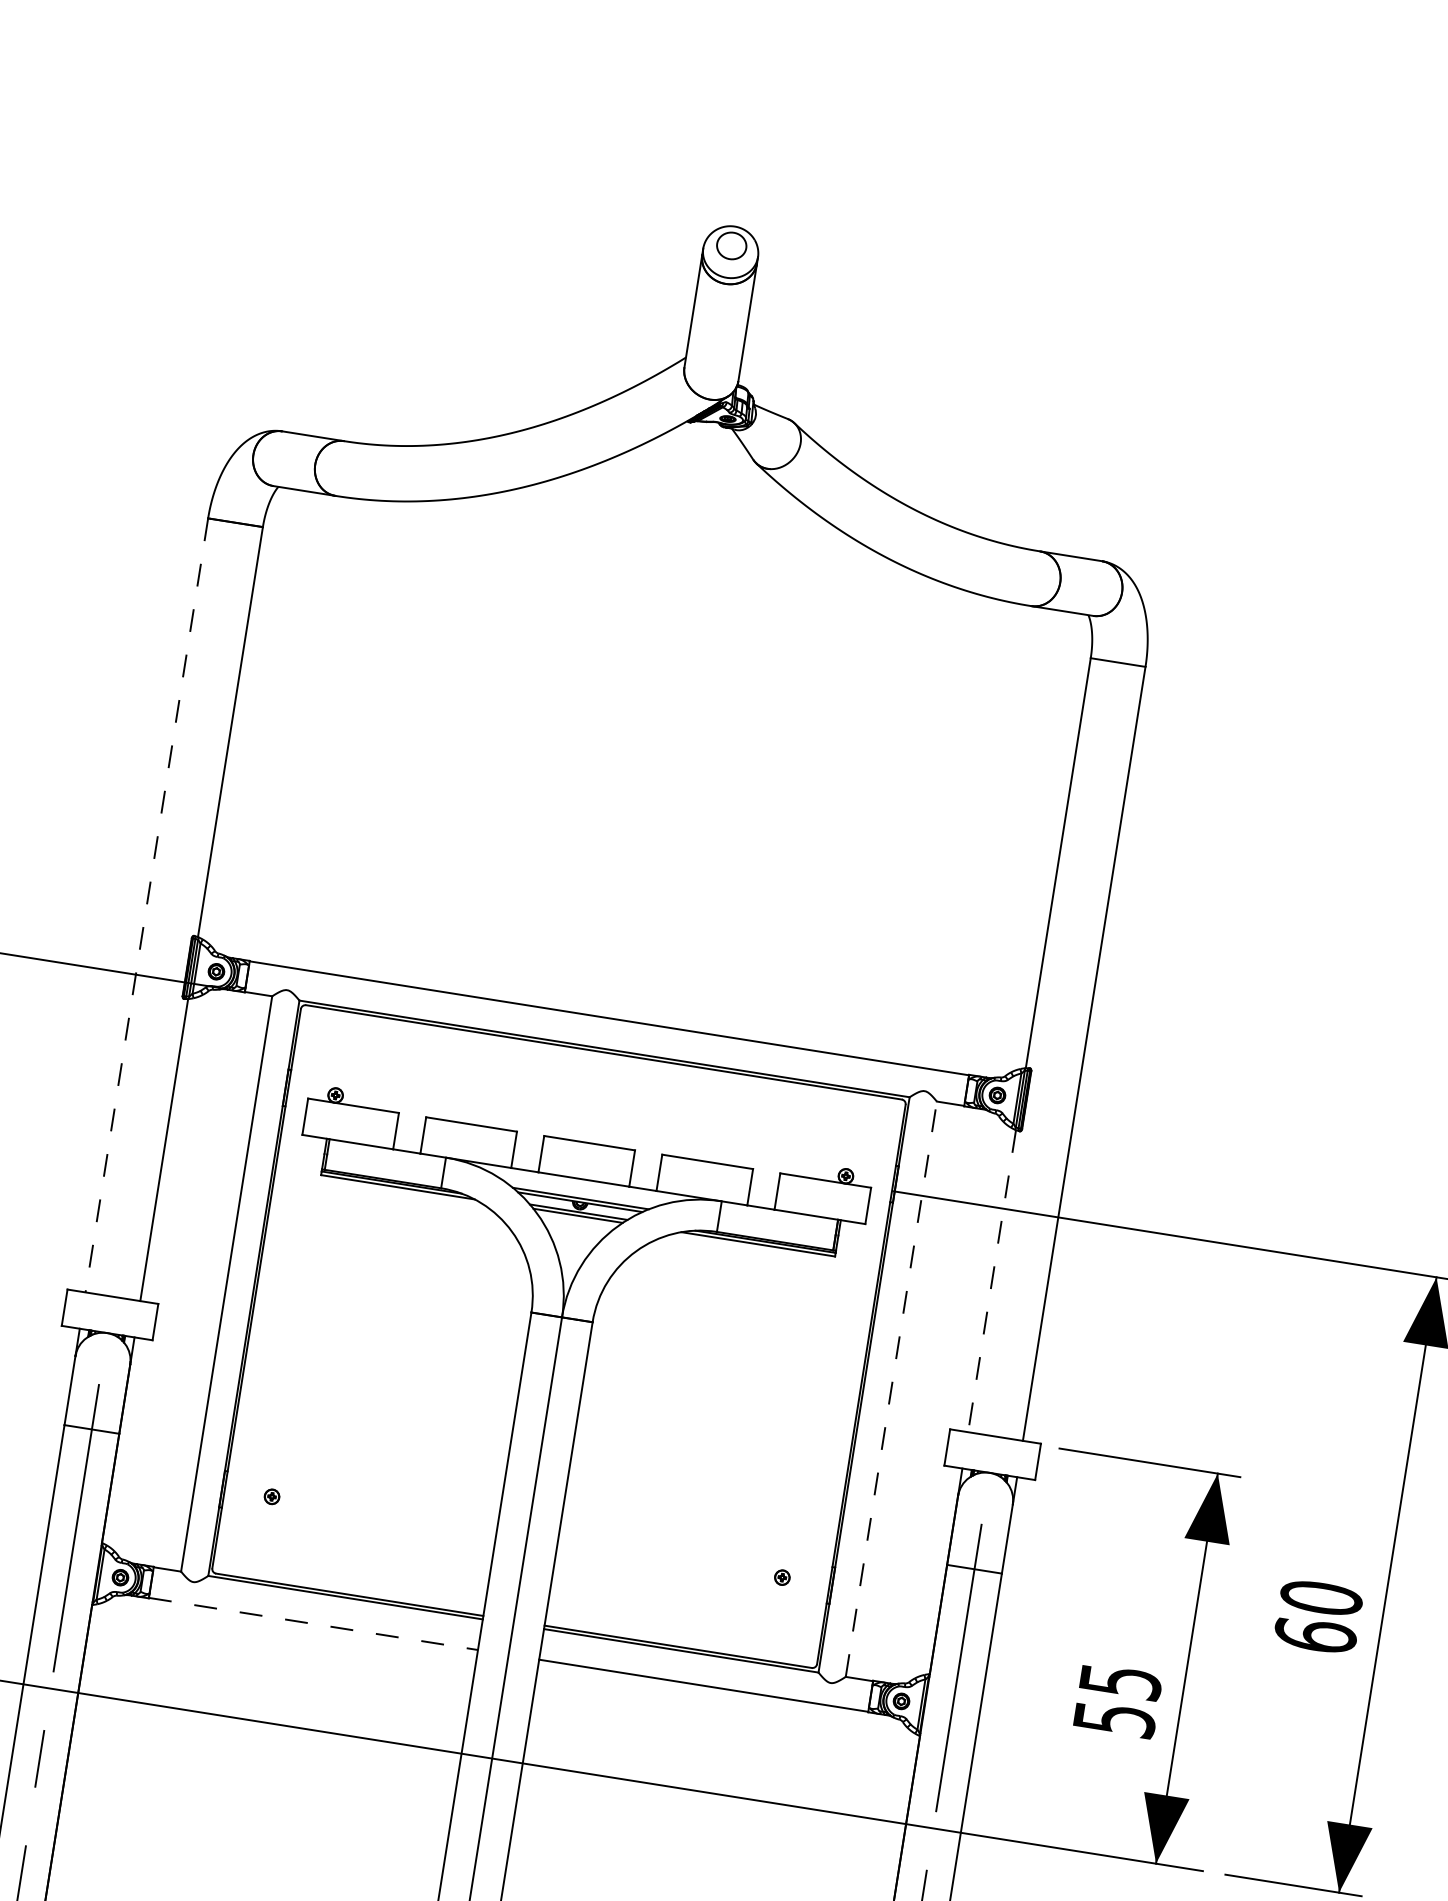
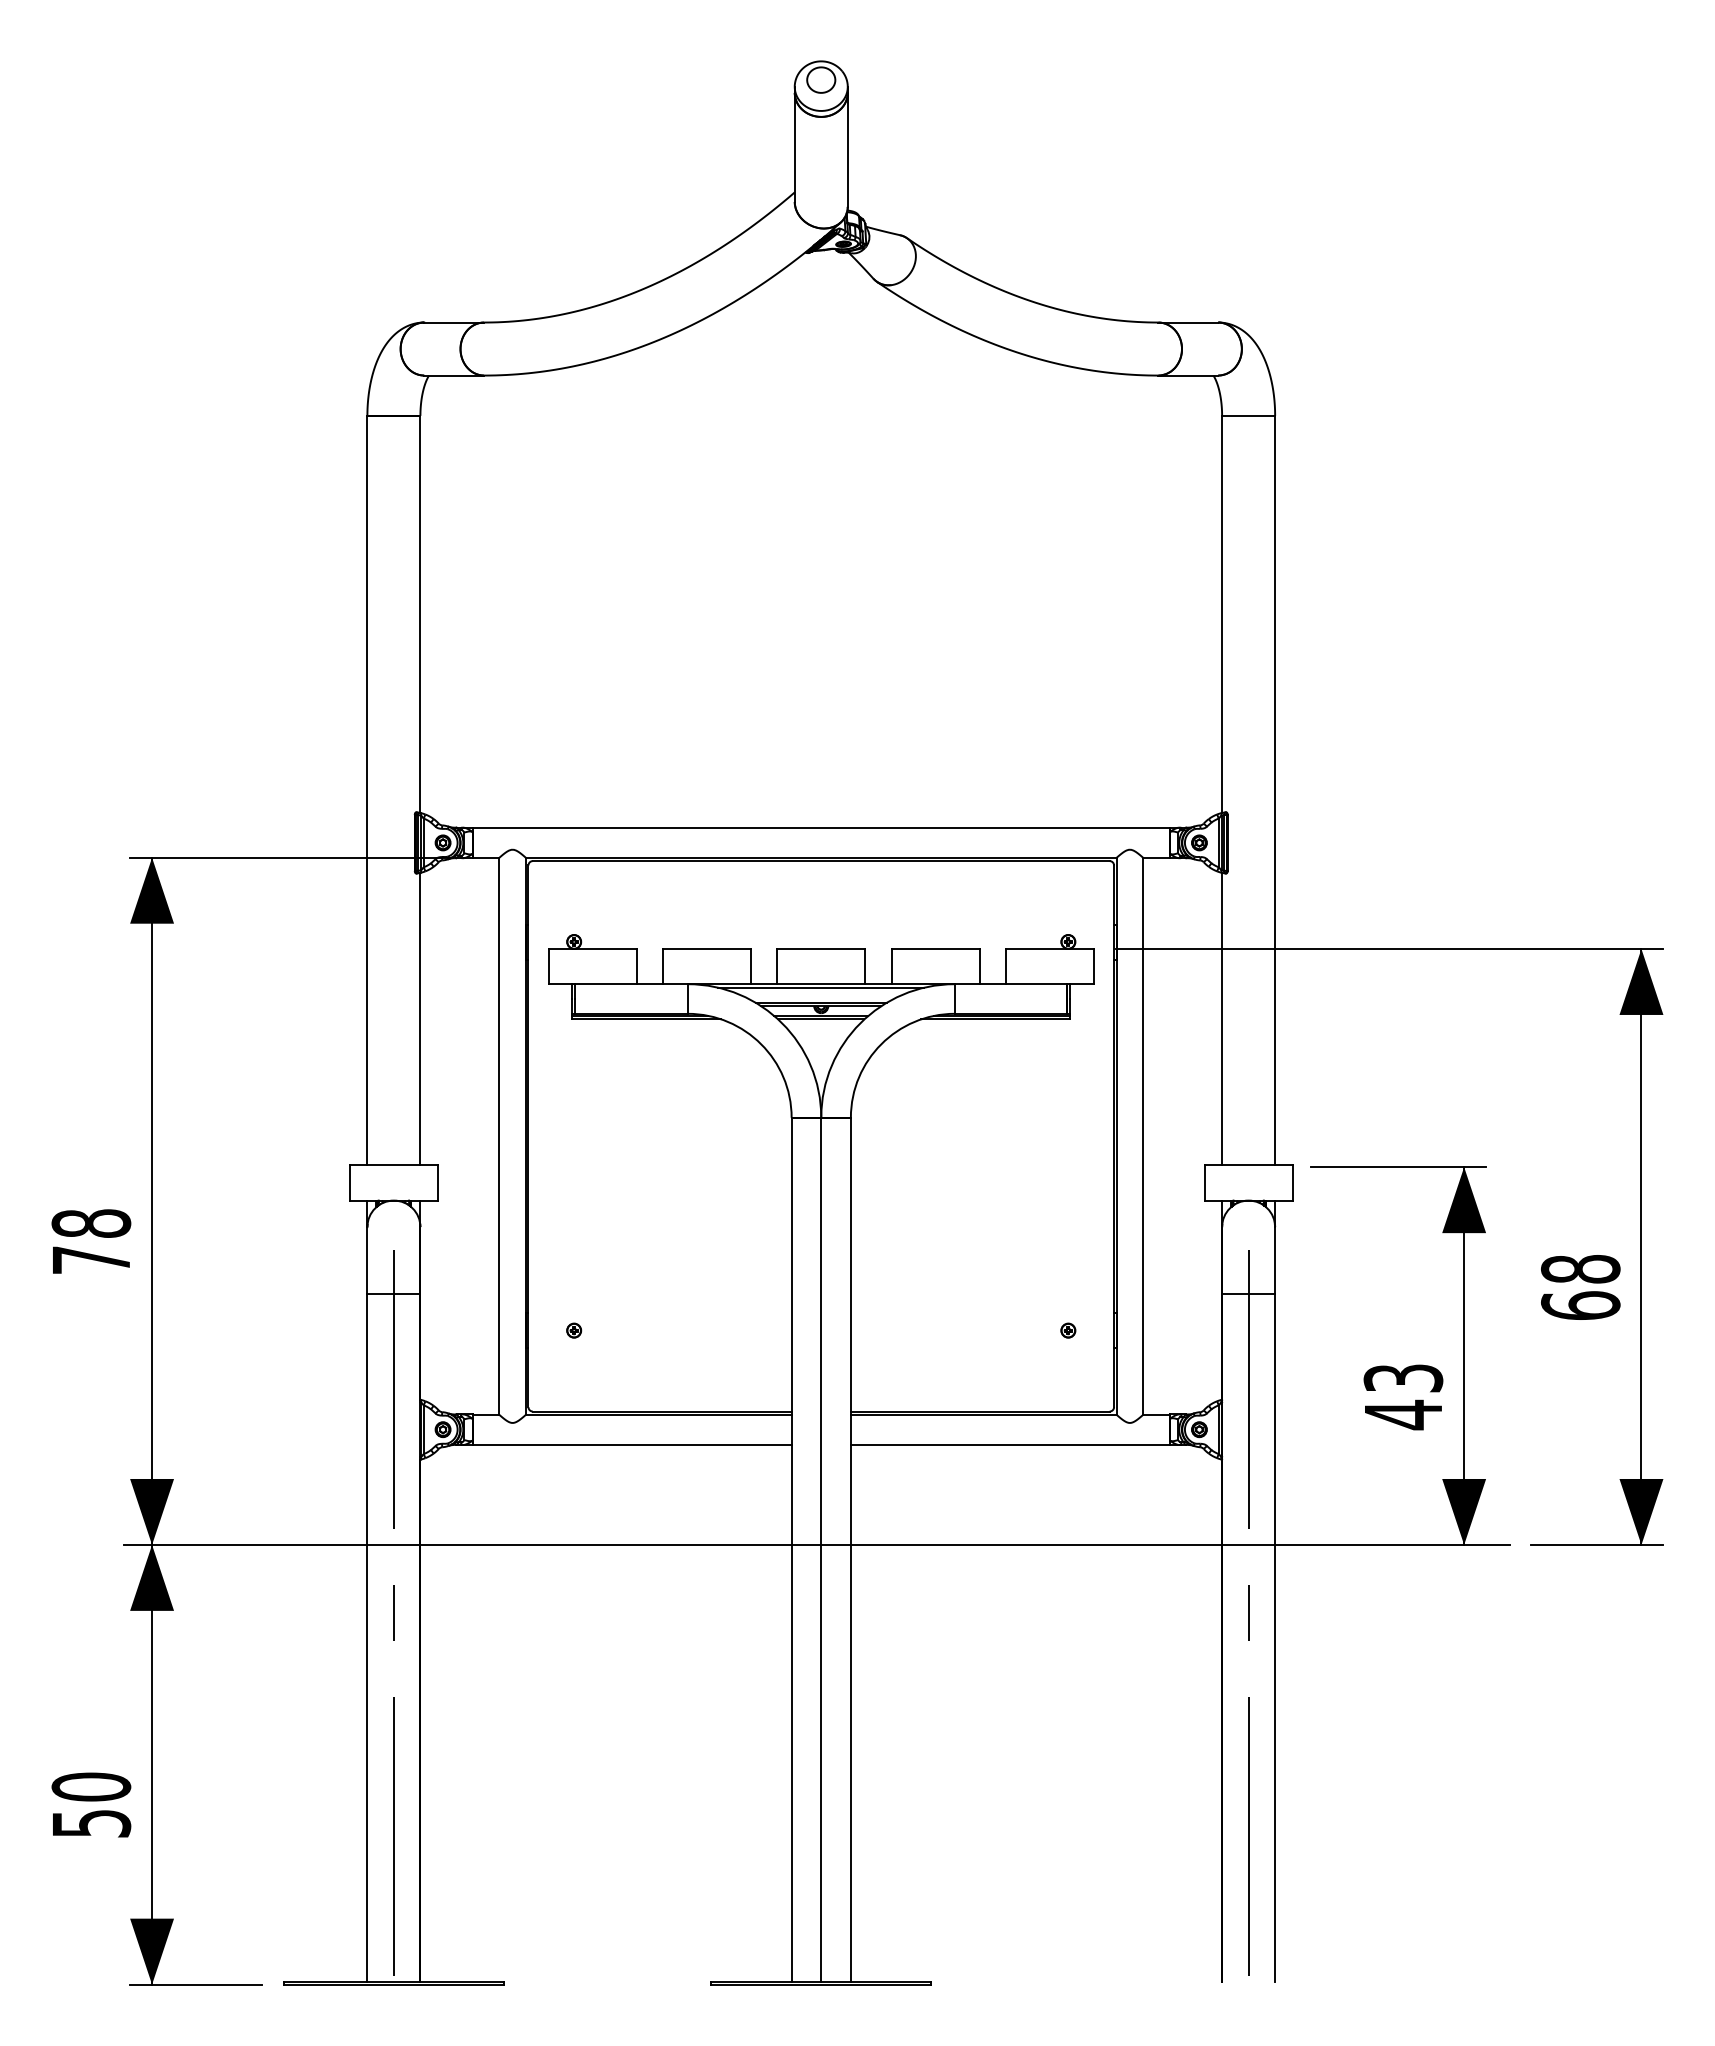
line: (146, 905) -> (367, 790), dashed -> solid
line: (583, 1182) -> (821, 987), added
line: (992, 1281) -> (1222, 1019), dashed -> solid
line: (891, 1389) -> (1143, 1136), dashed -> solid
text: (1321, 1597) -> (1580, 1268), 60 -> 68
line: (313, 1623) -> (632, 1444), dashed -> solid
text: (1117, 1701) -> (1403, 1397), 55 -> 43

